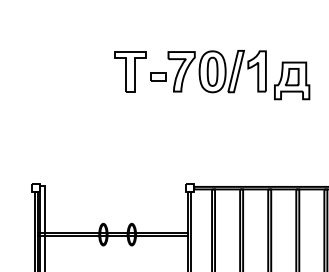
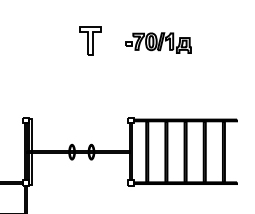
part: (230, 73) -> (158, 42), size x0.6

